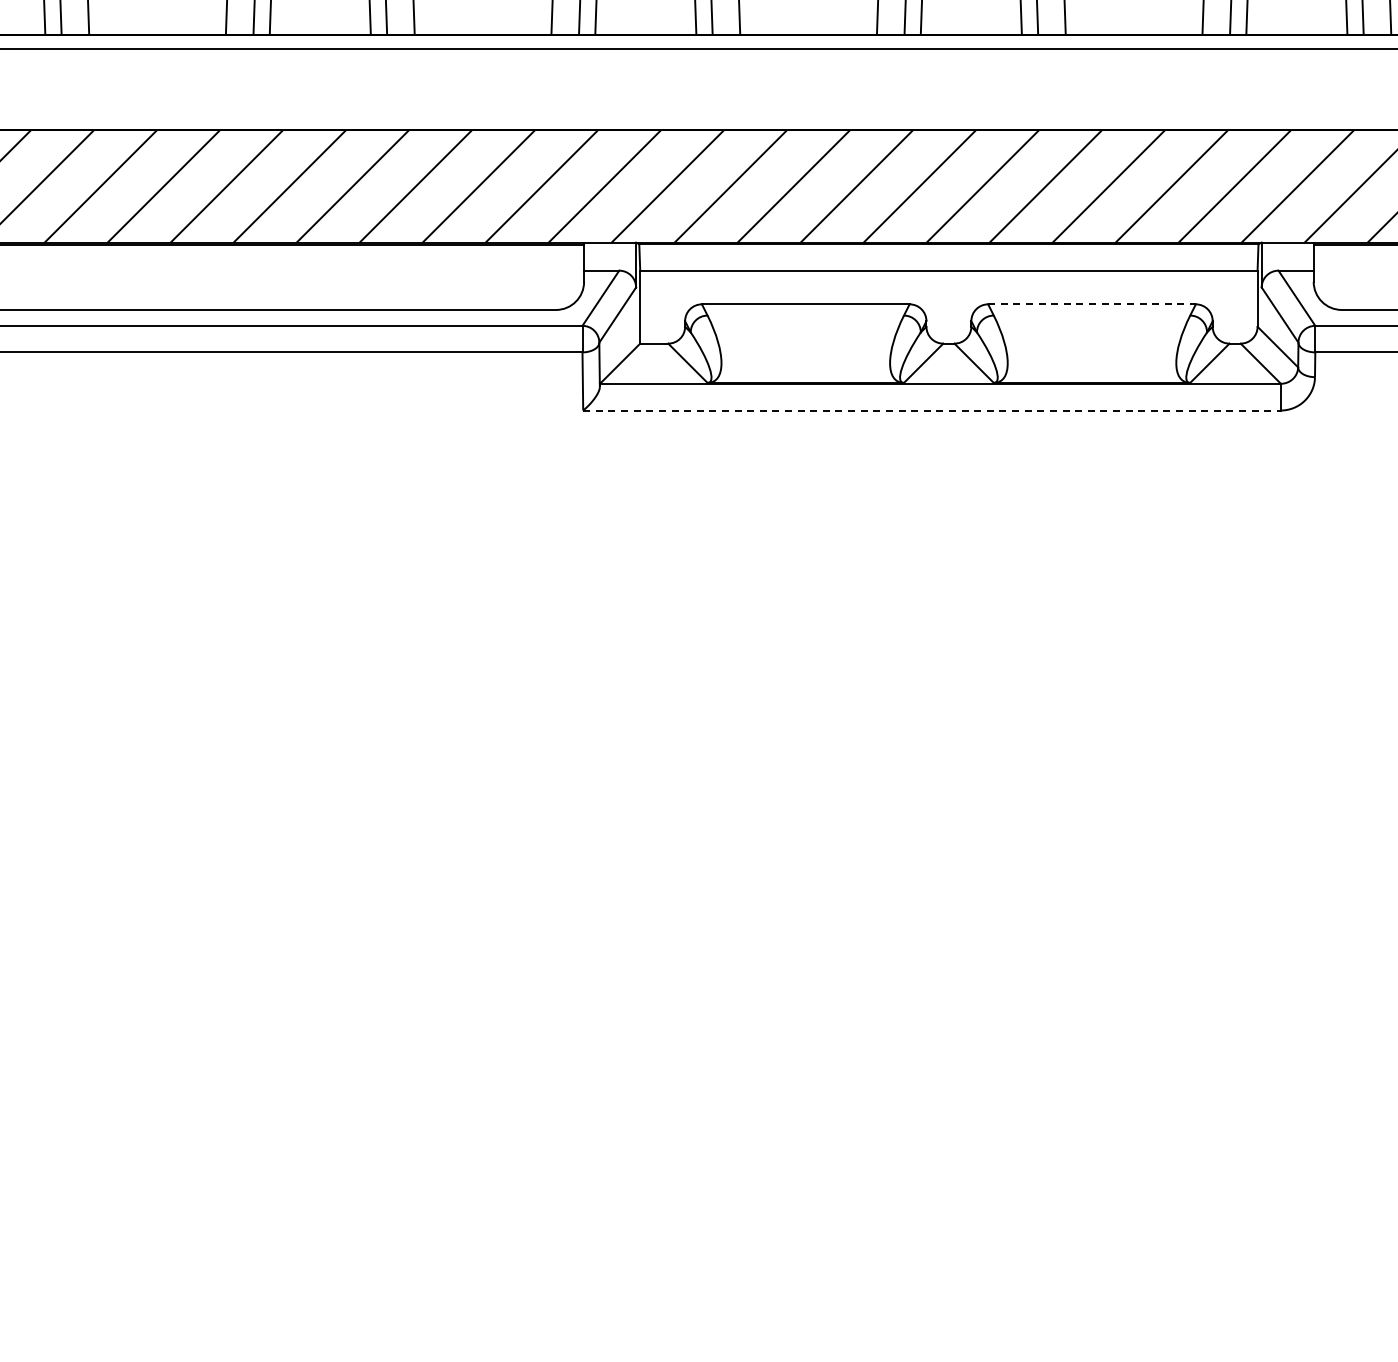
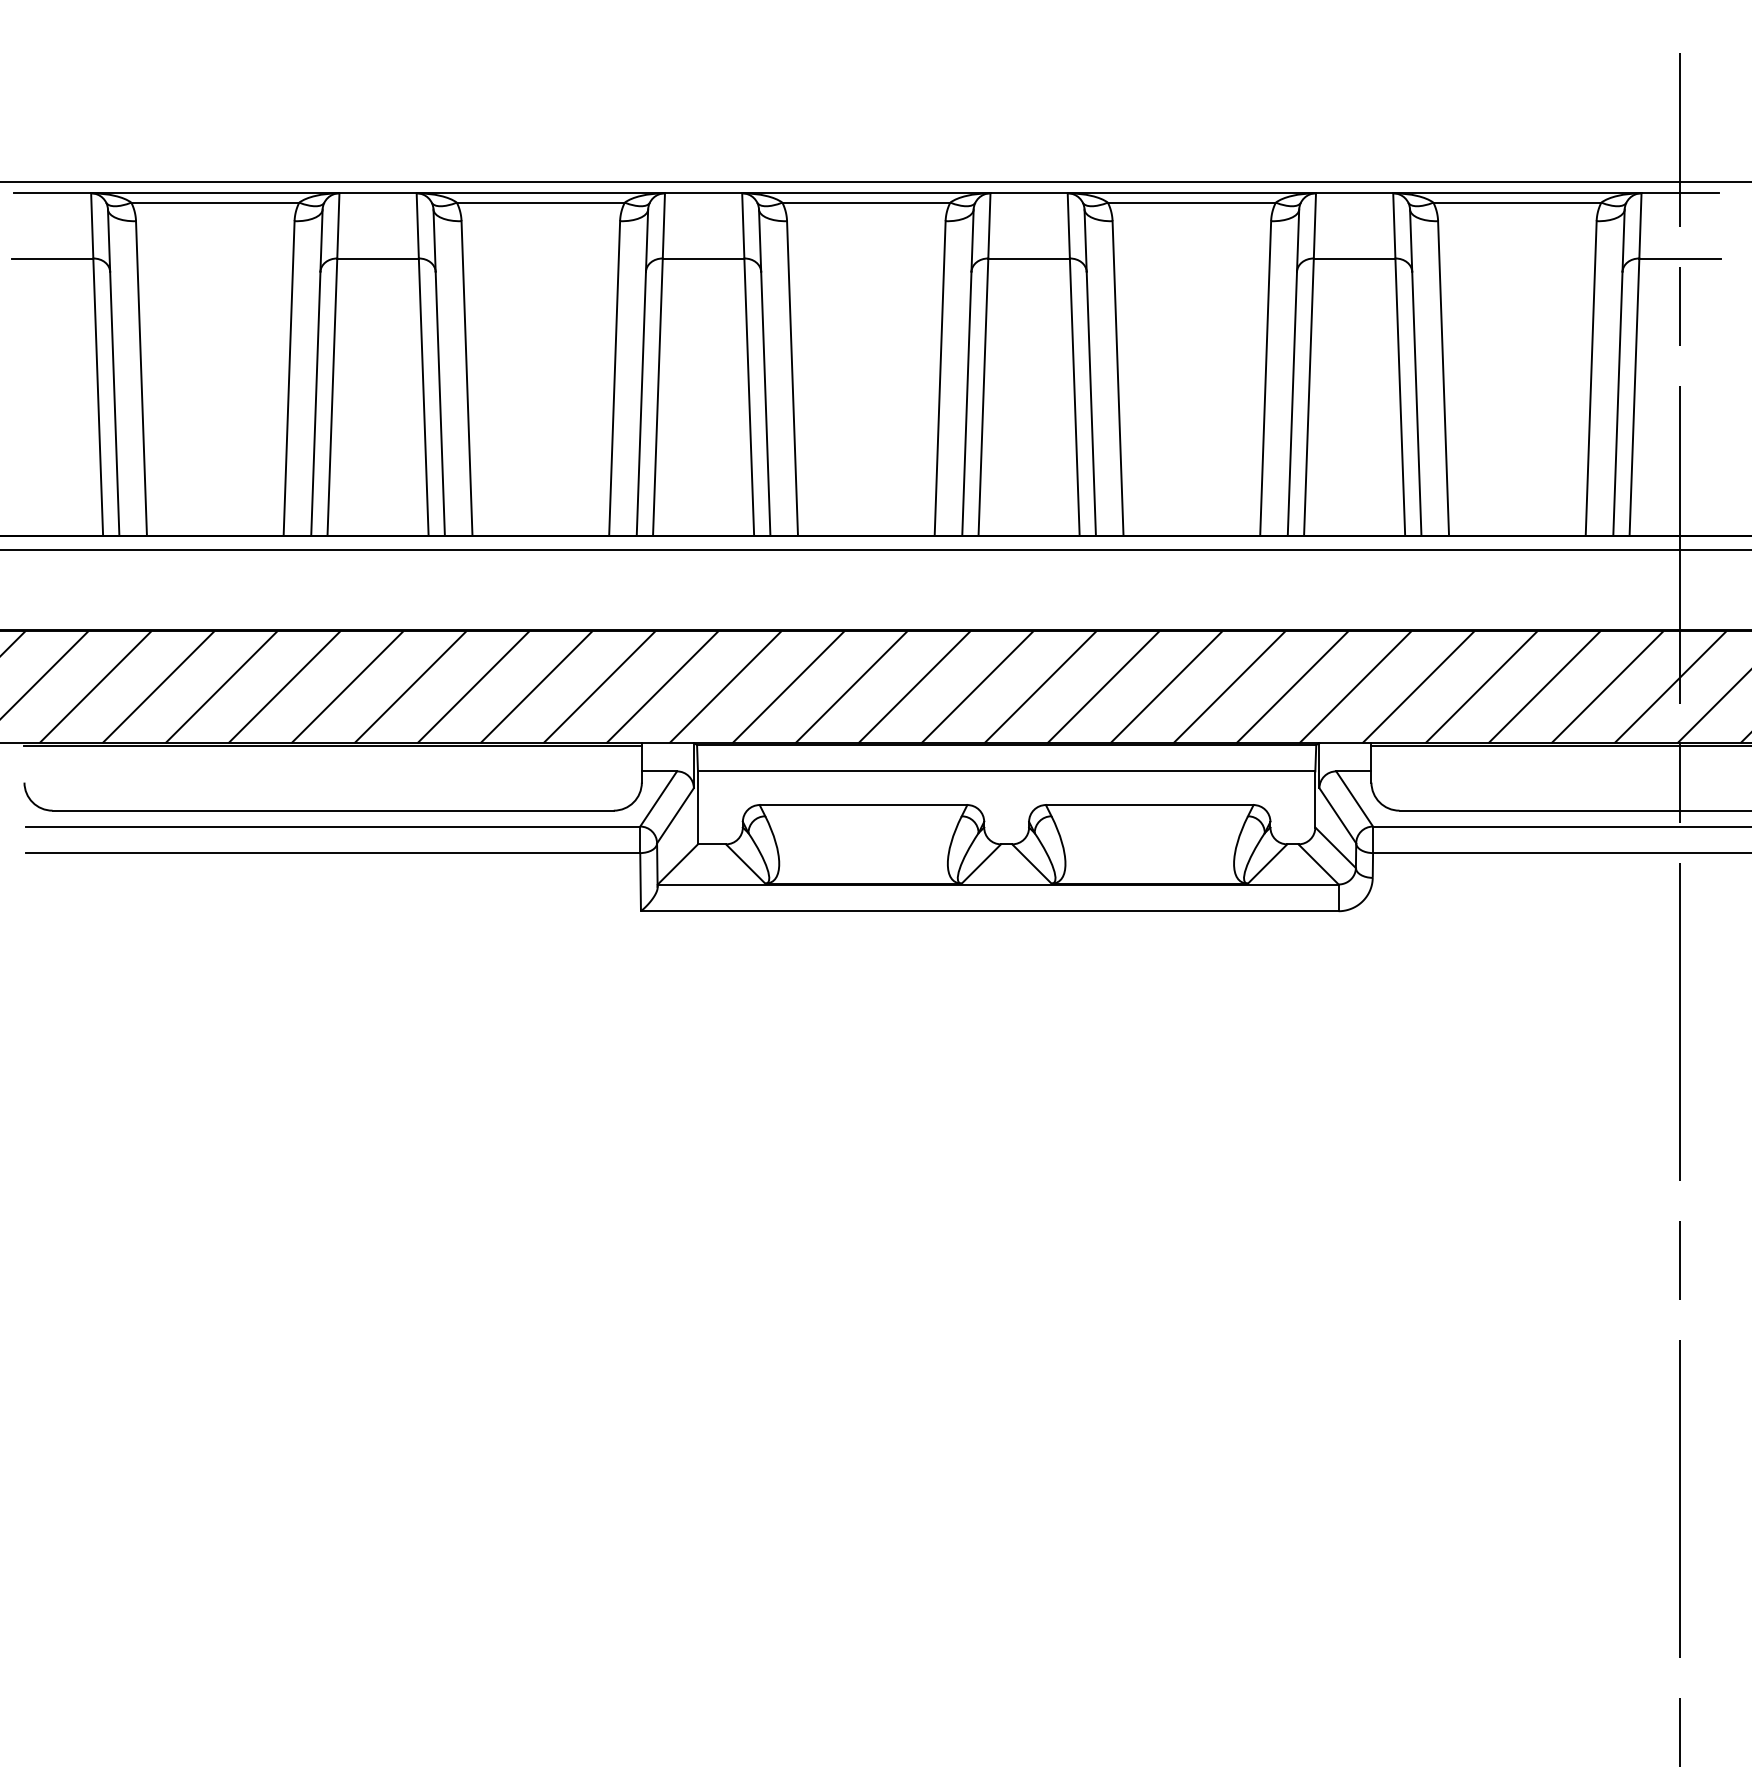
line: (1091, 304) -> (1149, 805), dashed -> solid
line: (931, 410) -> (989, 911), dashed -> solid

